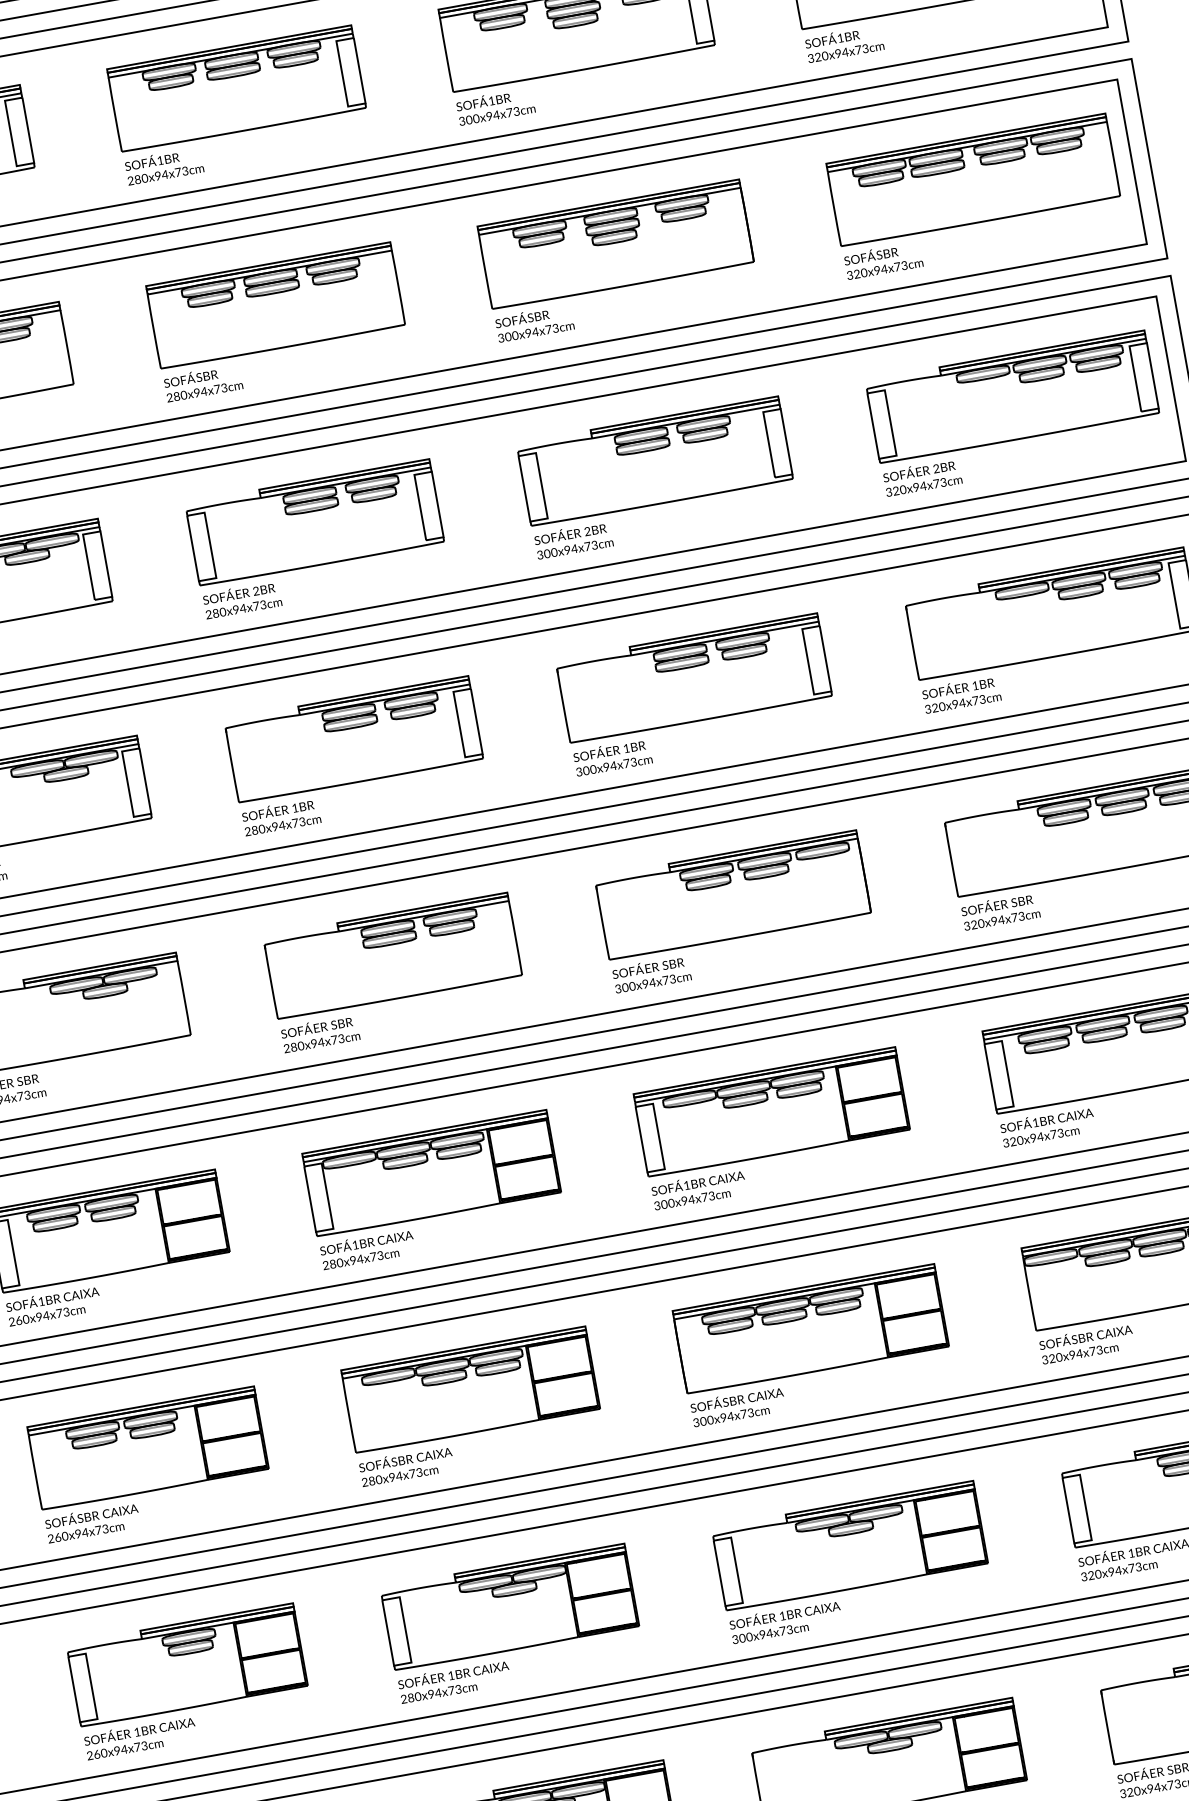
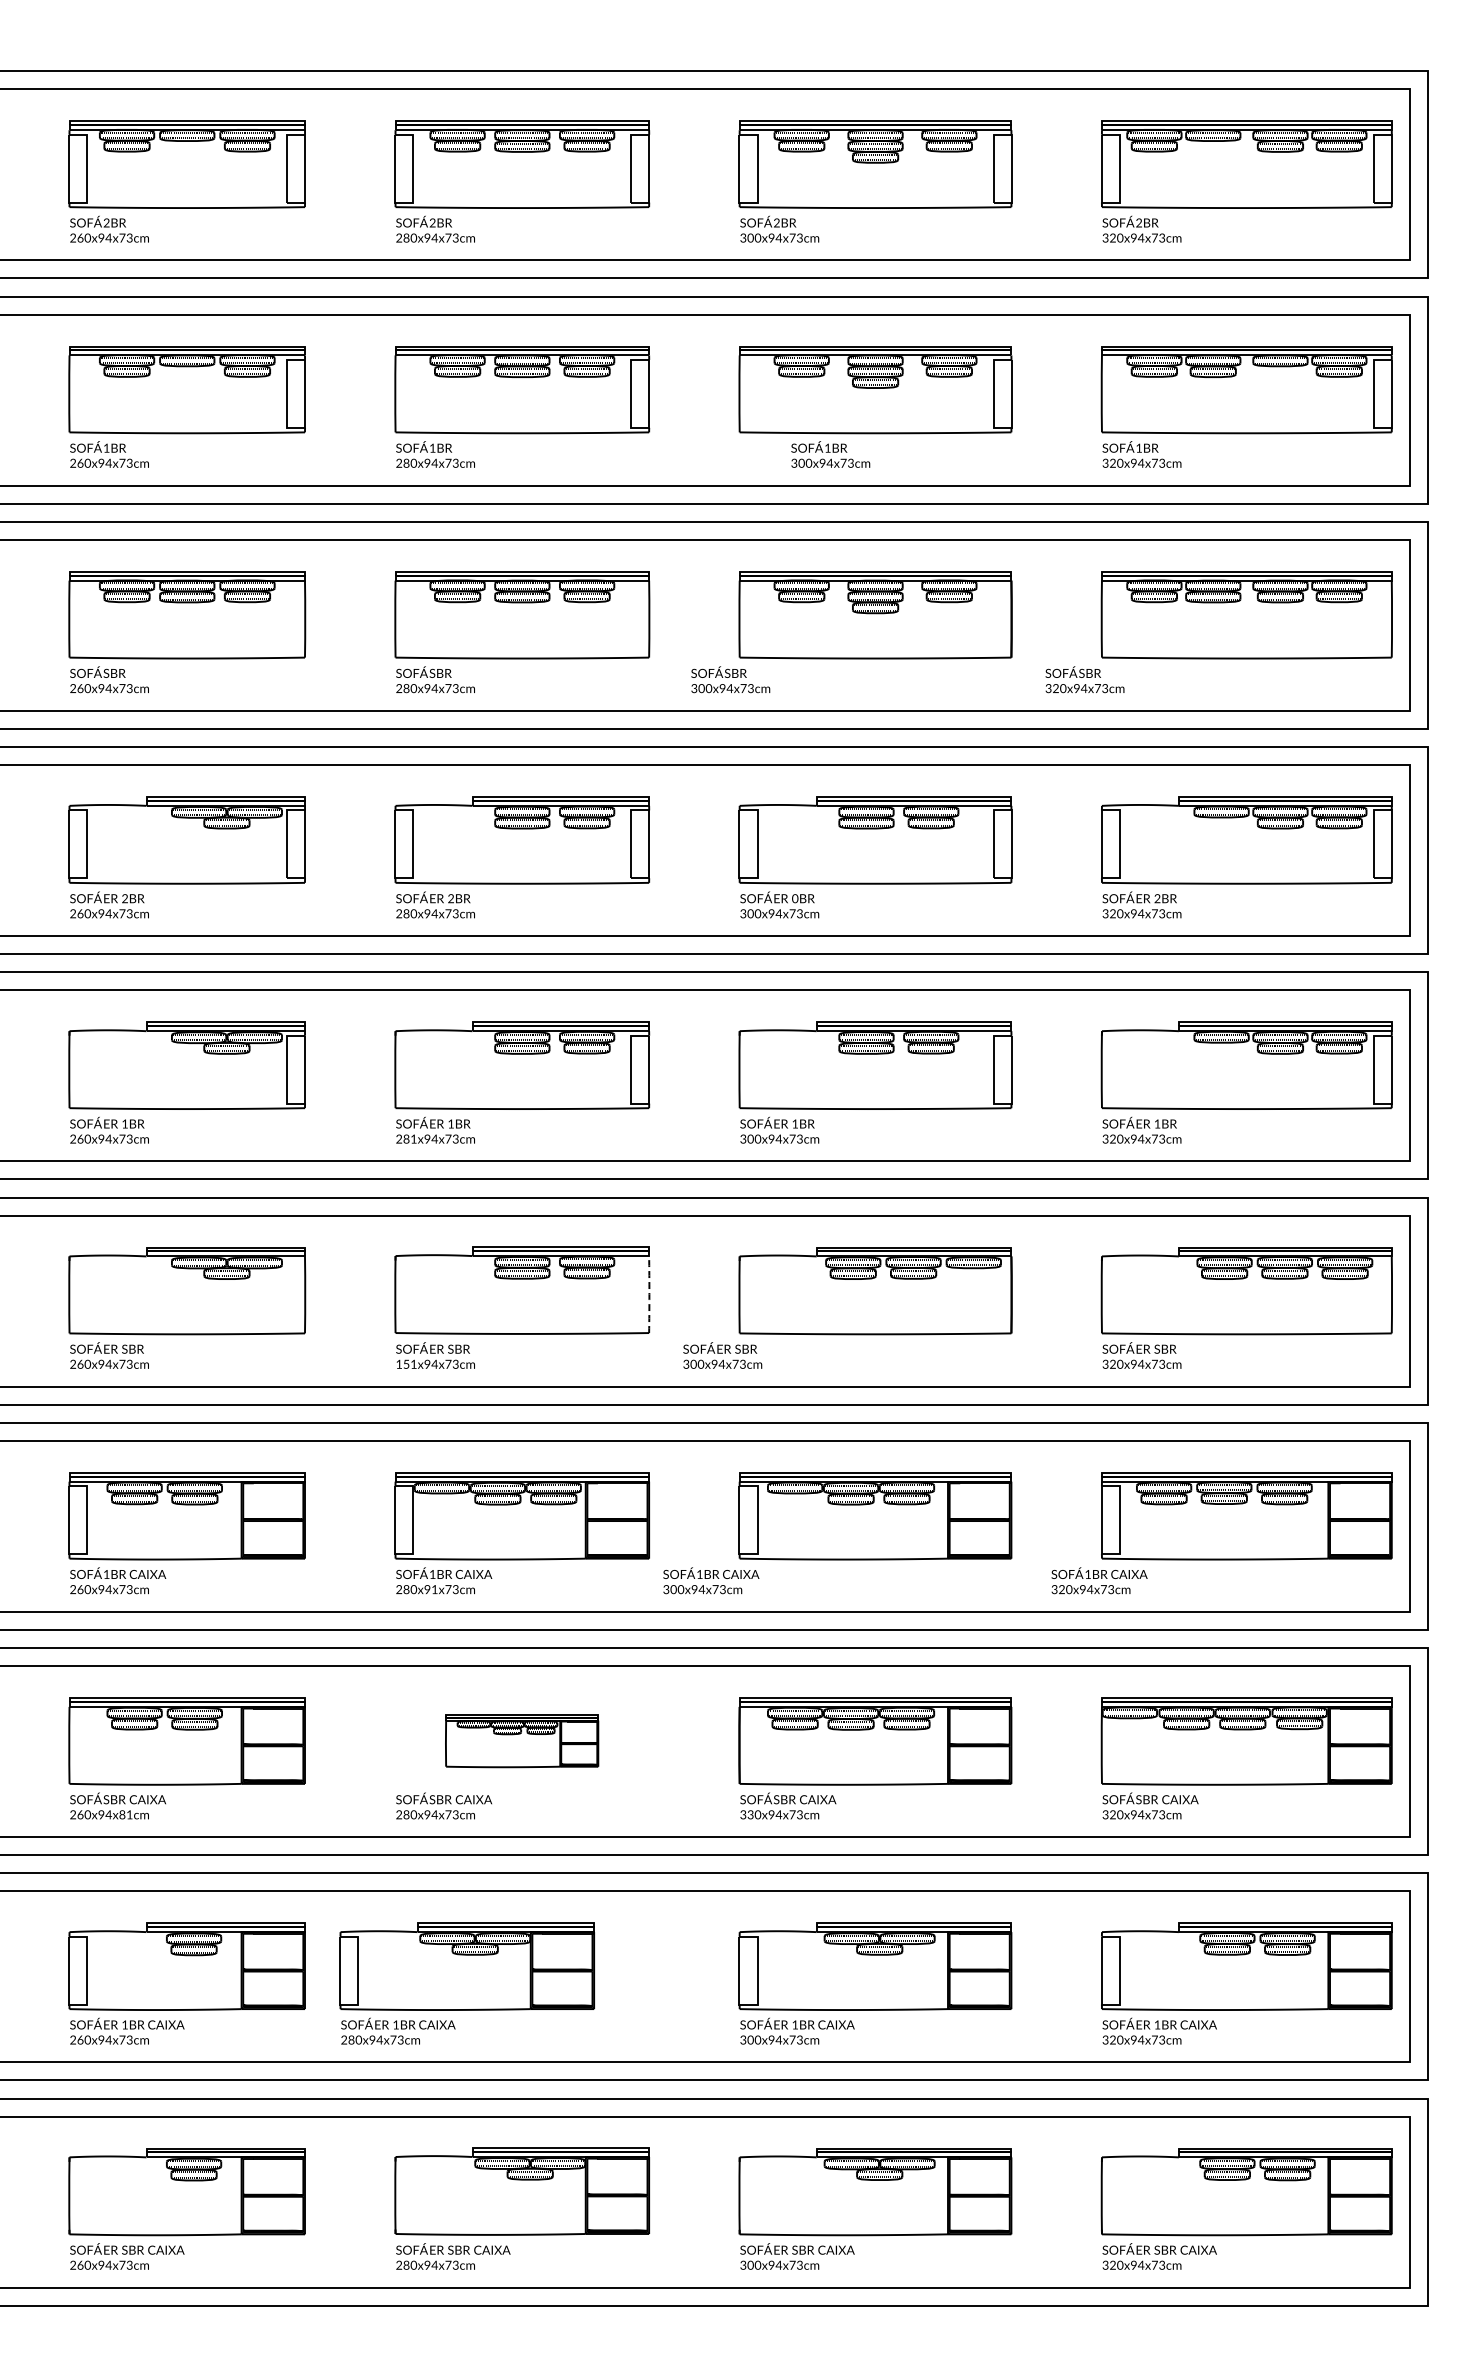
text: (495, 106) -> (830, 454), moved
text: (883, 260) -> (1084, 679), moved
text: (534, 323) -> (730, 679), moved
text: (587, 532) -> (795, 899), 2BR -> 0BR
text: (261, 828) -> (413, 1138), 280x94x73cm -> 281x94x73cm
arc: (515, 937) -> (649, 1294), solid -> dashed
text: (651, 974) -> (722, 1355), moved
text: (293, 1046) -> (406, 1363), 280x94x73cm -> 151x94x73cm
text: (1047, 1126) -> (1099, 1580), moved
text: (699, 1189) -> (711, 1580), moved
text: (359, 1259) -> (434, 1589), 280x94x73cm -> 280x91x73cm
part: (470, 1390) -> (521, 1741), size x0.6
text: (703, 1422) -> (750, 1815), 300x94x73cm -> 330x94x73cm
text: (101, 1529) -> (125, 1814), 260x94x73cm -> 260x94x81cm
part: (511, 1623) -> (466, 1983), moved

